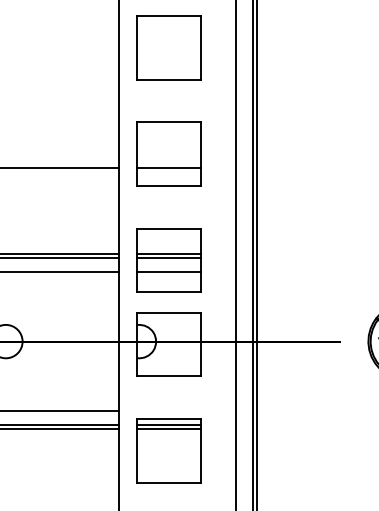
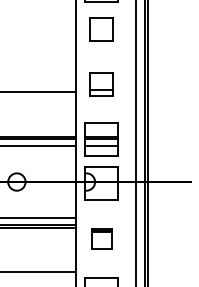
part: (168, 48) -> (101, 29), size x0.7
part: (168, 154) -> (101, 84), size x0.7
part: (168, 450) -> (101, 238), size x0.6

